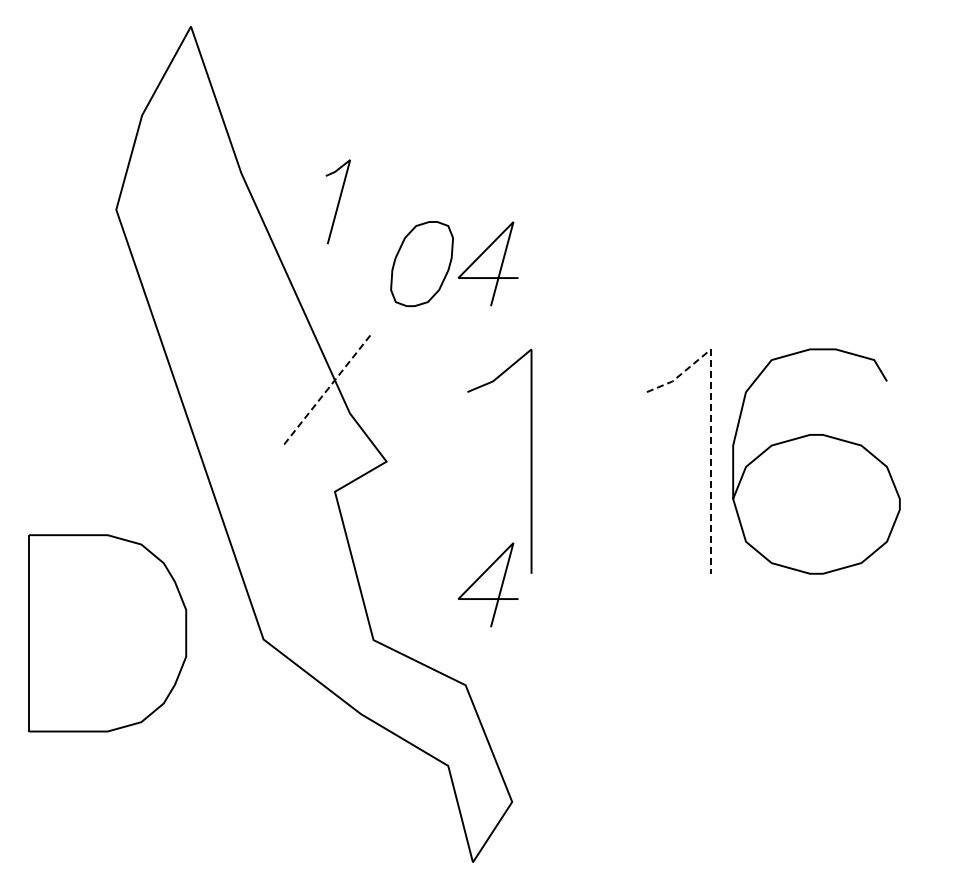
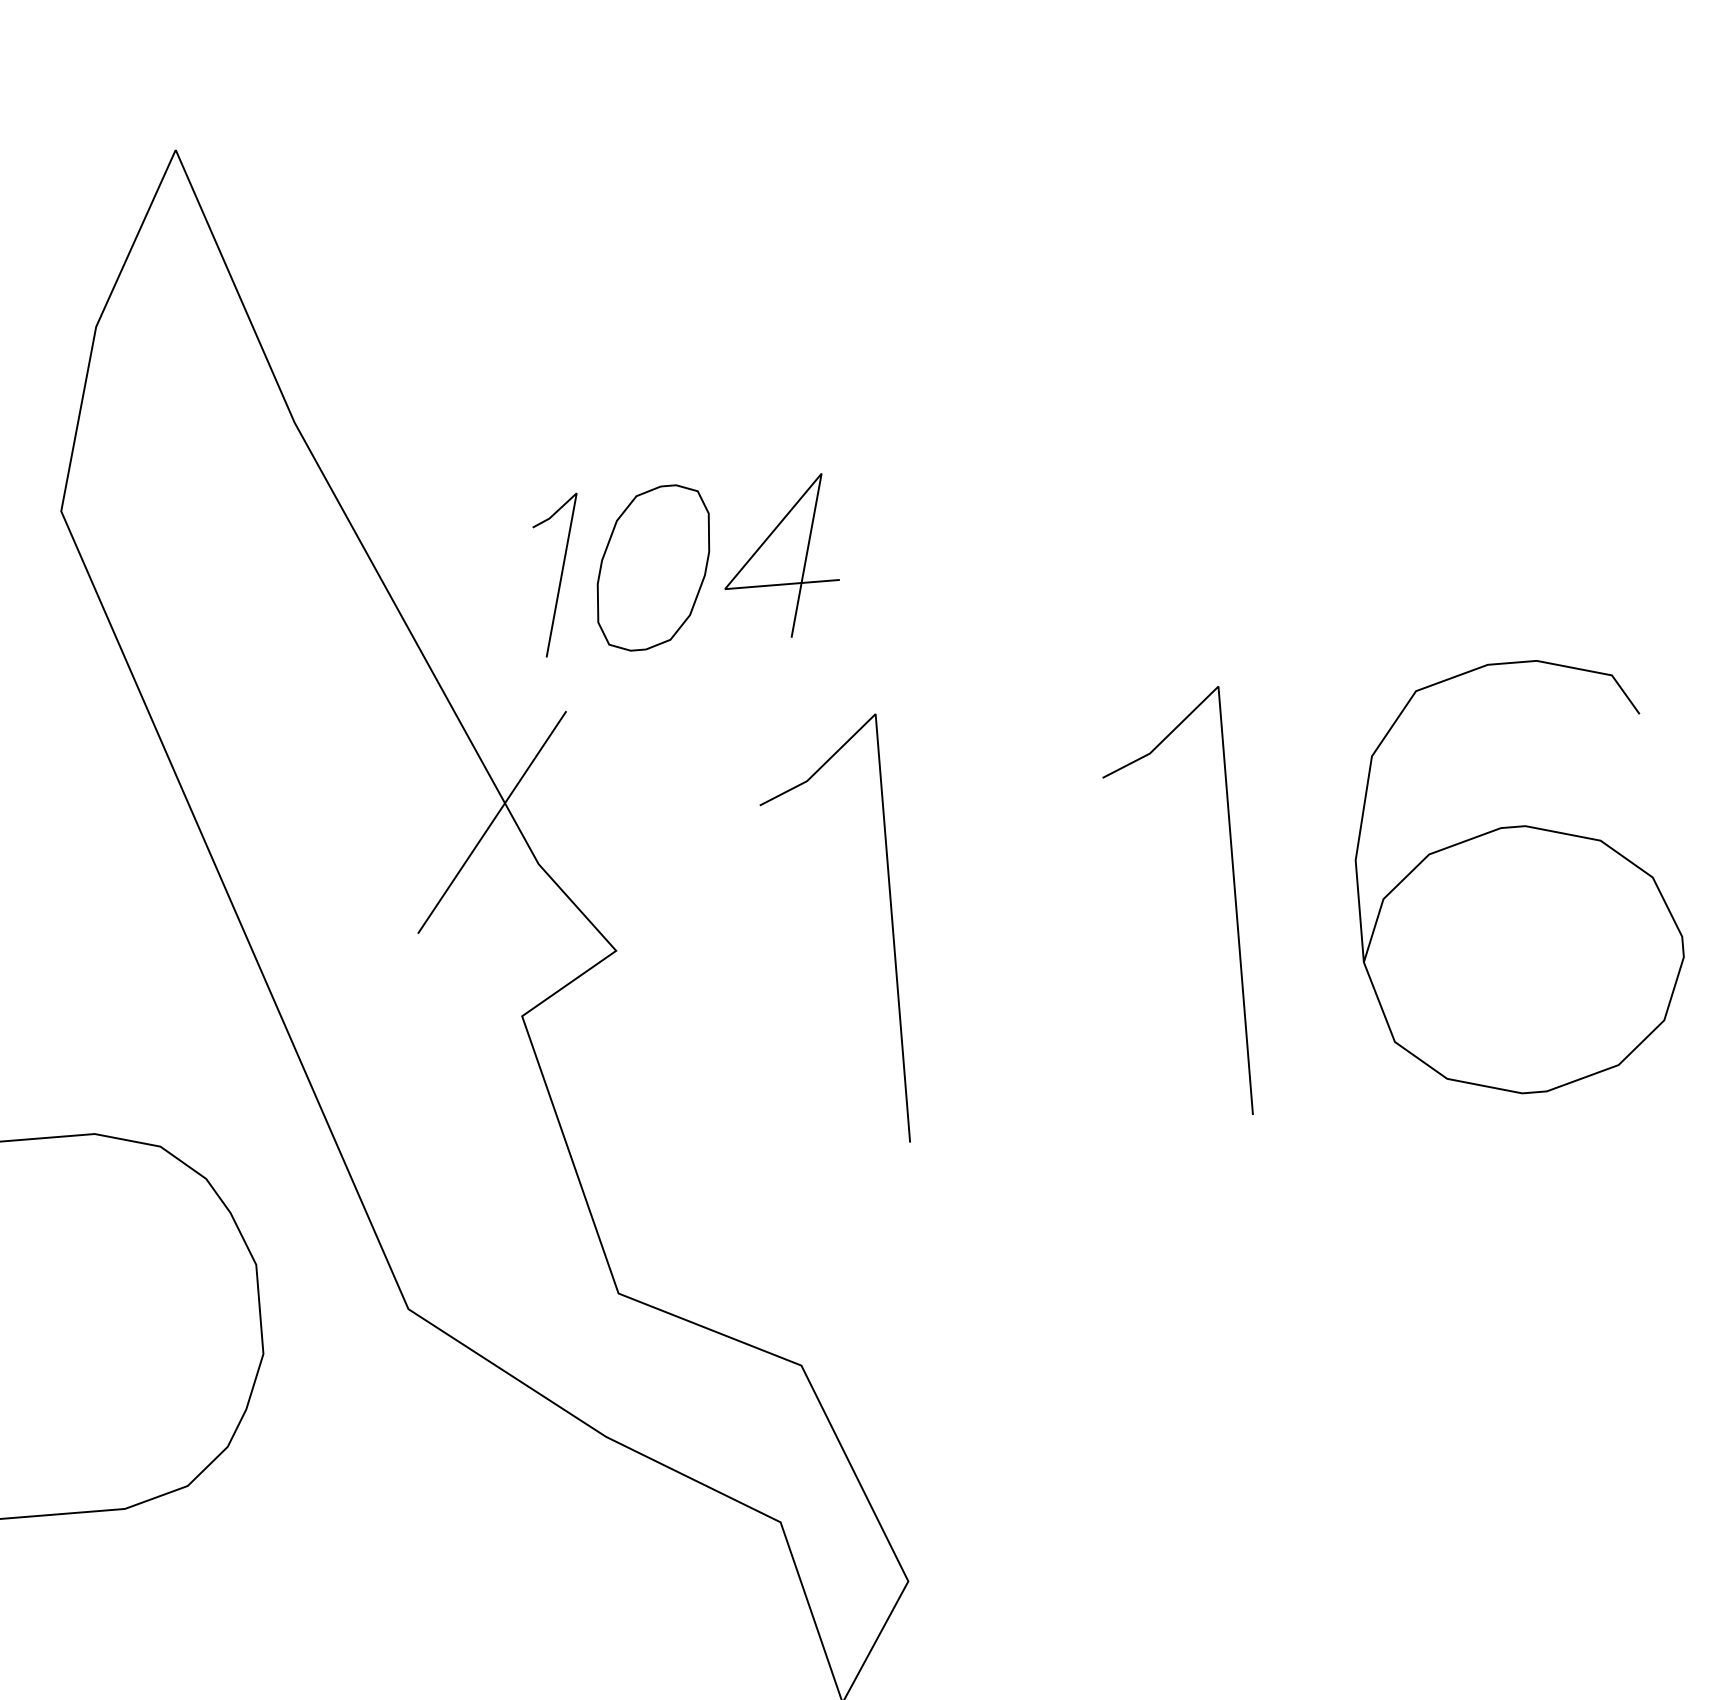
line: (338, 201) -> (560, 574), moved
line: (327, 389) -> (492, 822), dashed -> solid
line: (711, 421) -> (1230, 824), dashed -> solid
curve: (816, 435) -> (1513, 828), moved
line: (478, 580) -> (809, 1163), removed

